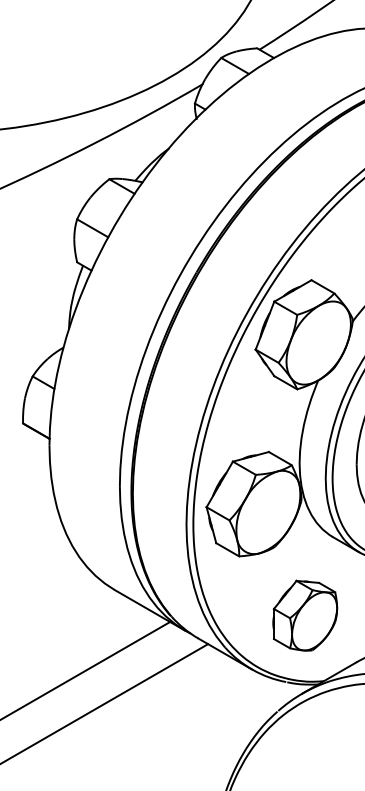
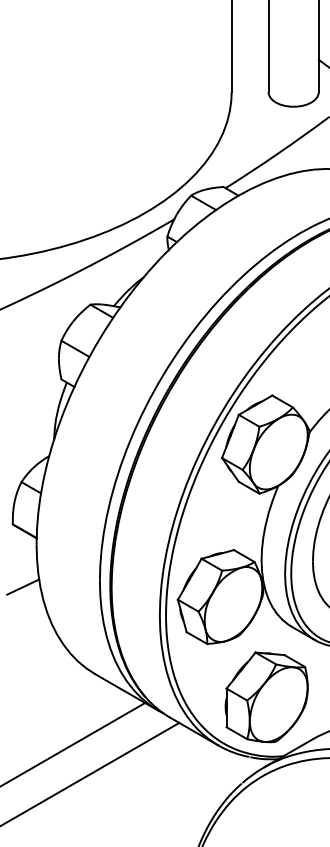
line: (34, 492) -> (23, 586), added
part: (305, 615) -> (266, 697), size x1.43

